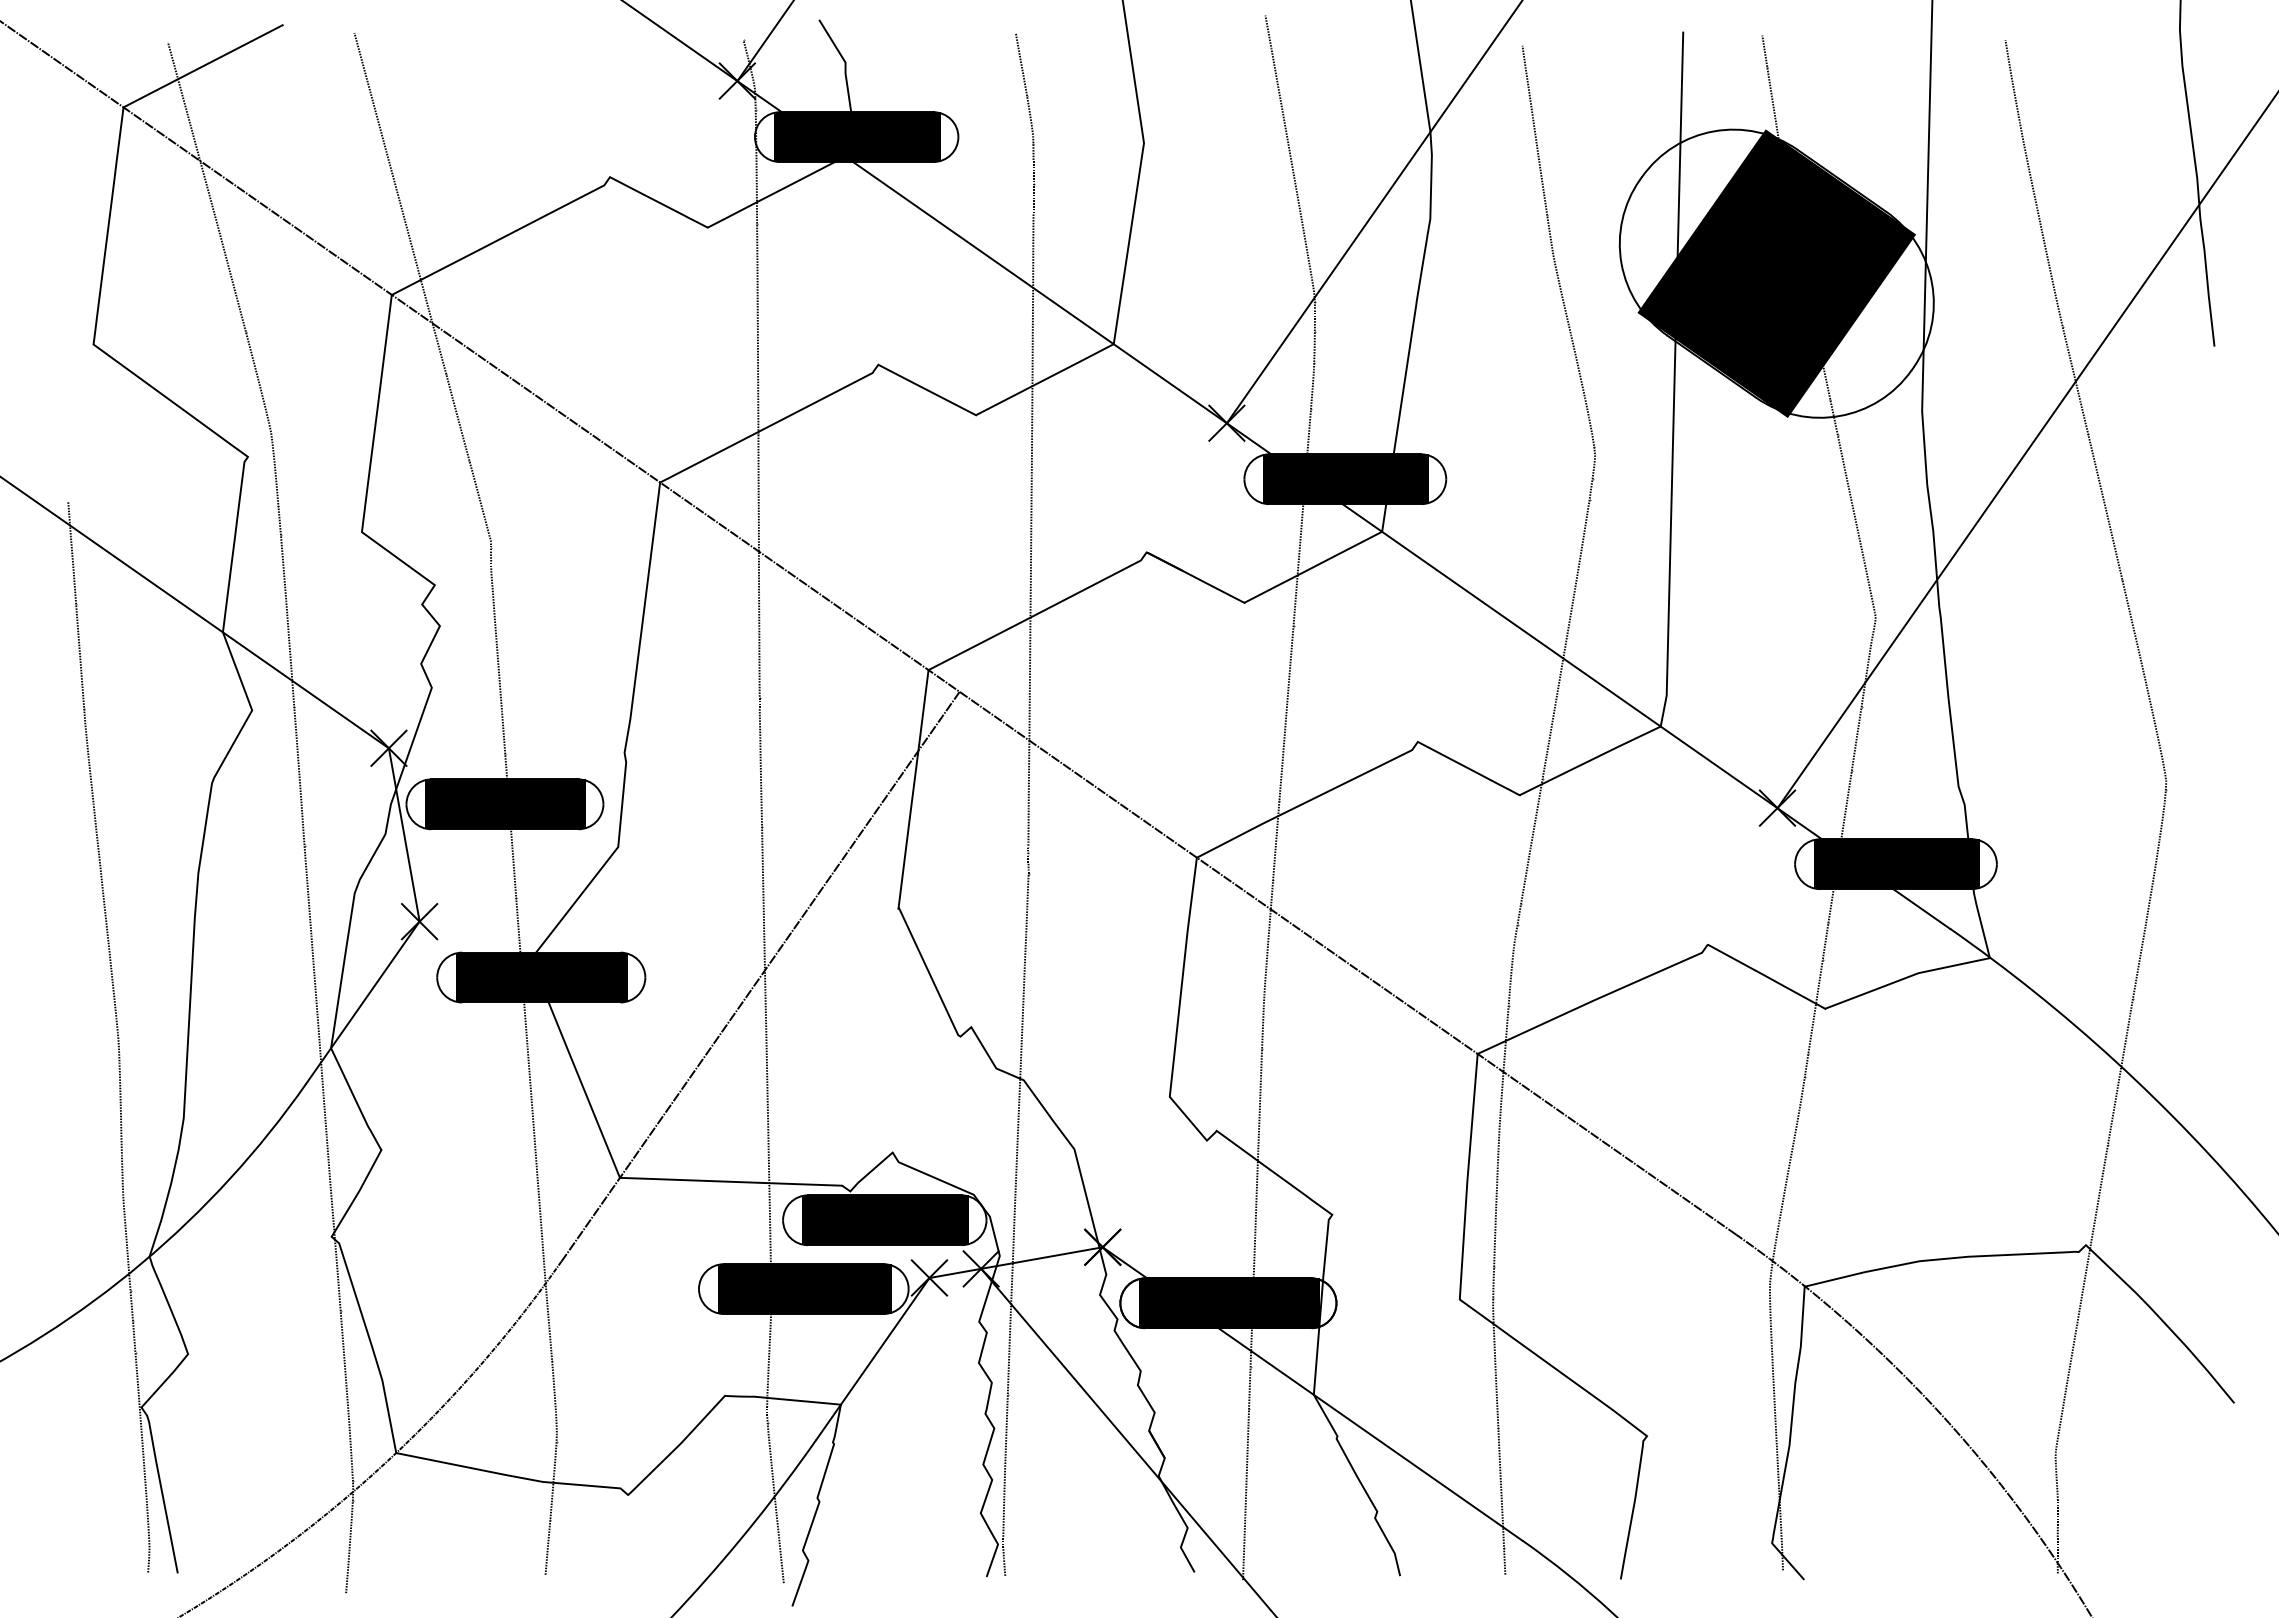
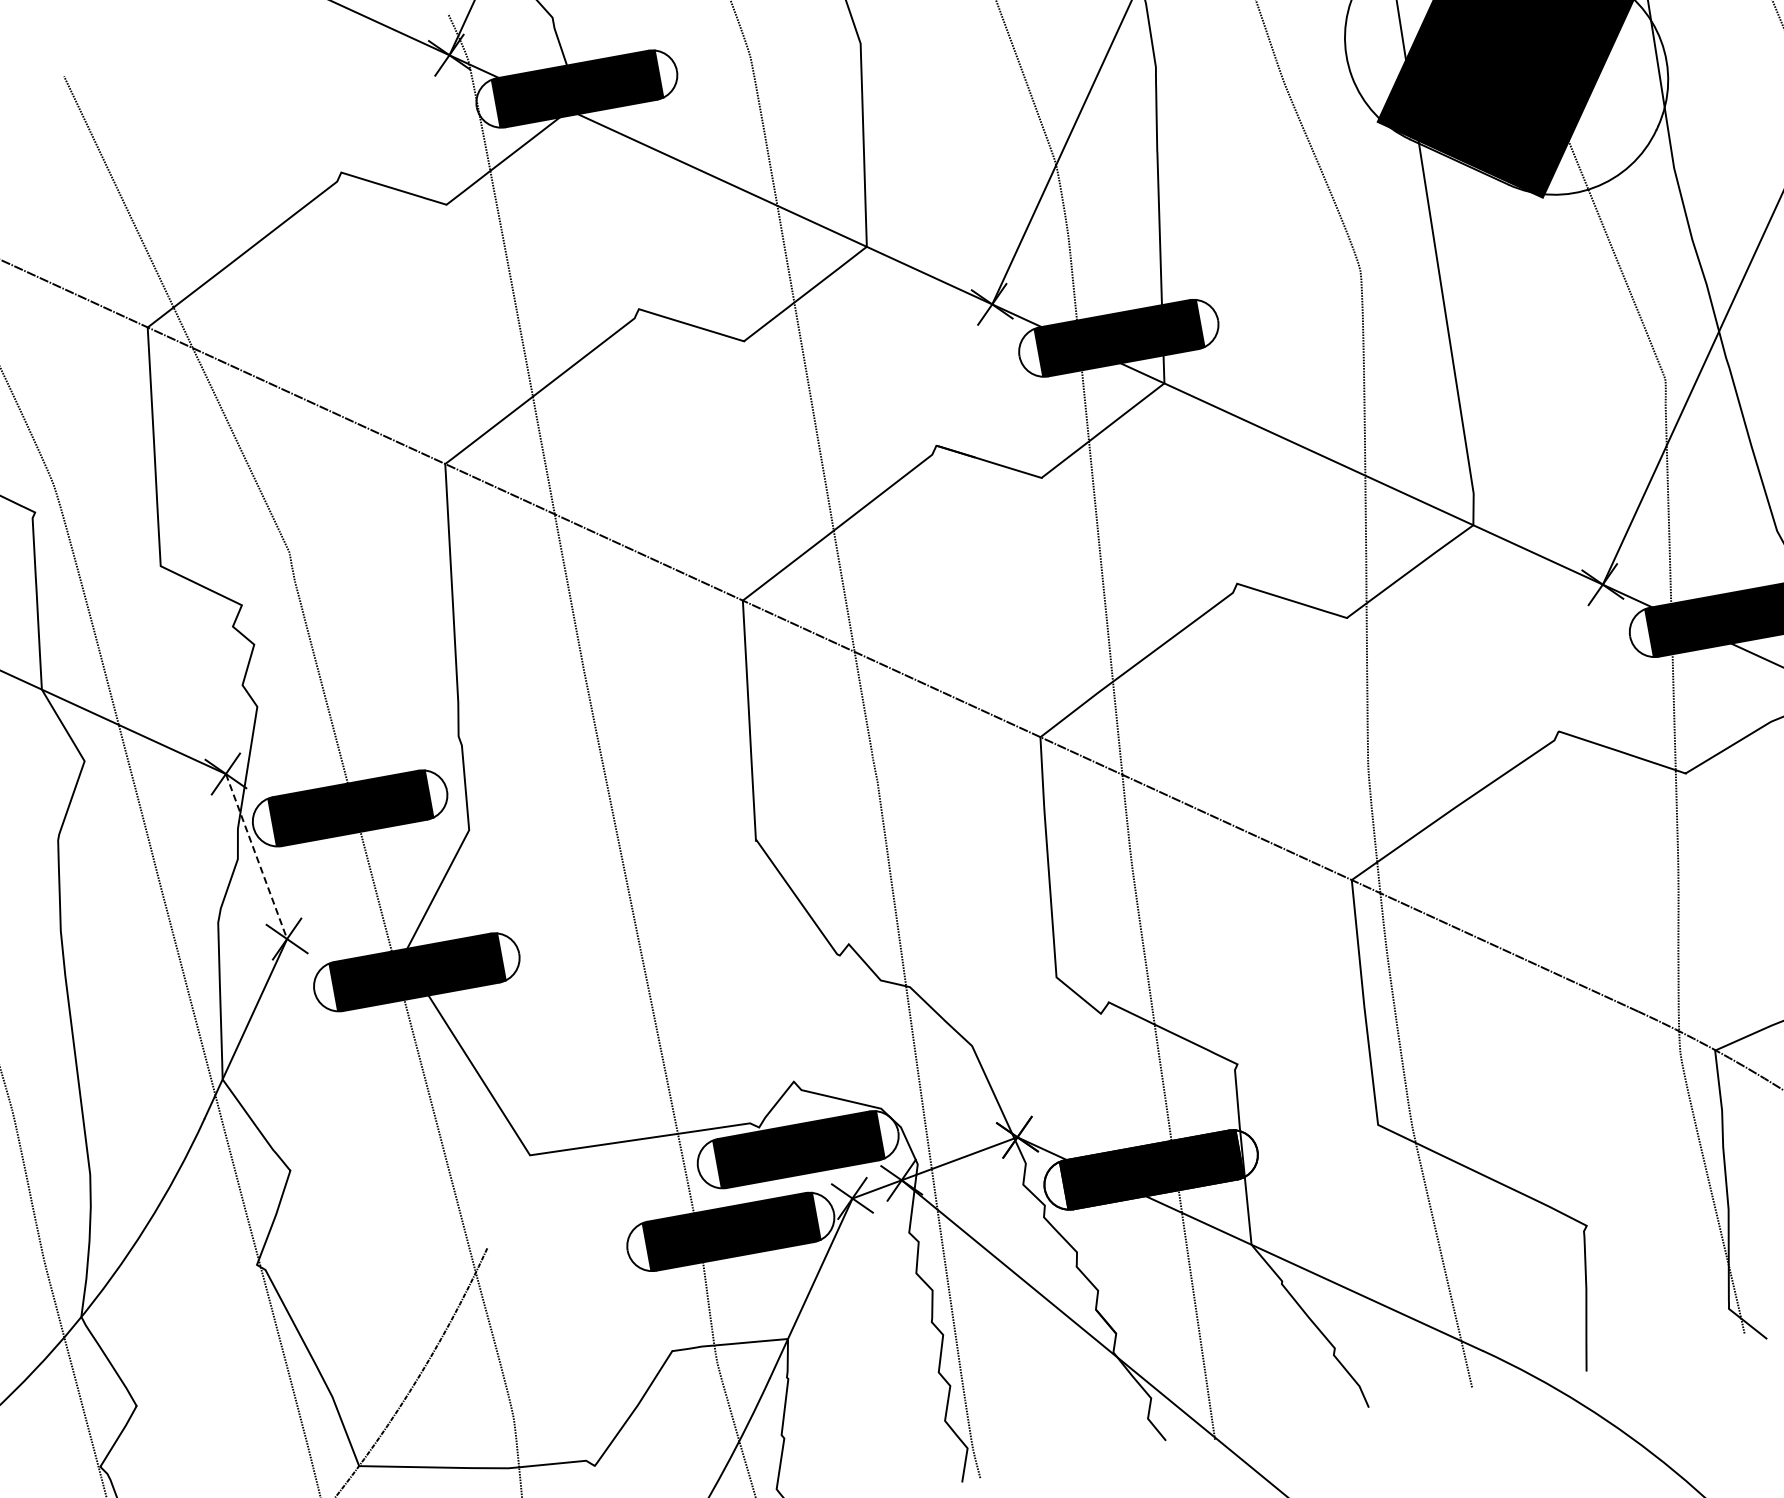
line: (404, 834) -> (256, 856), solid -> dashed
line: (760, 976) -> (632, 932), removed

